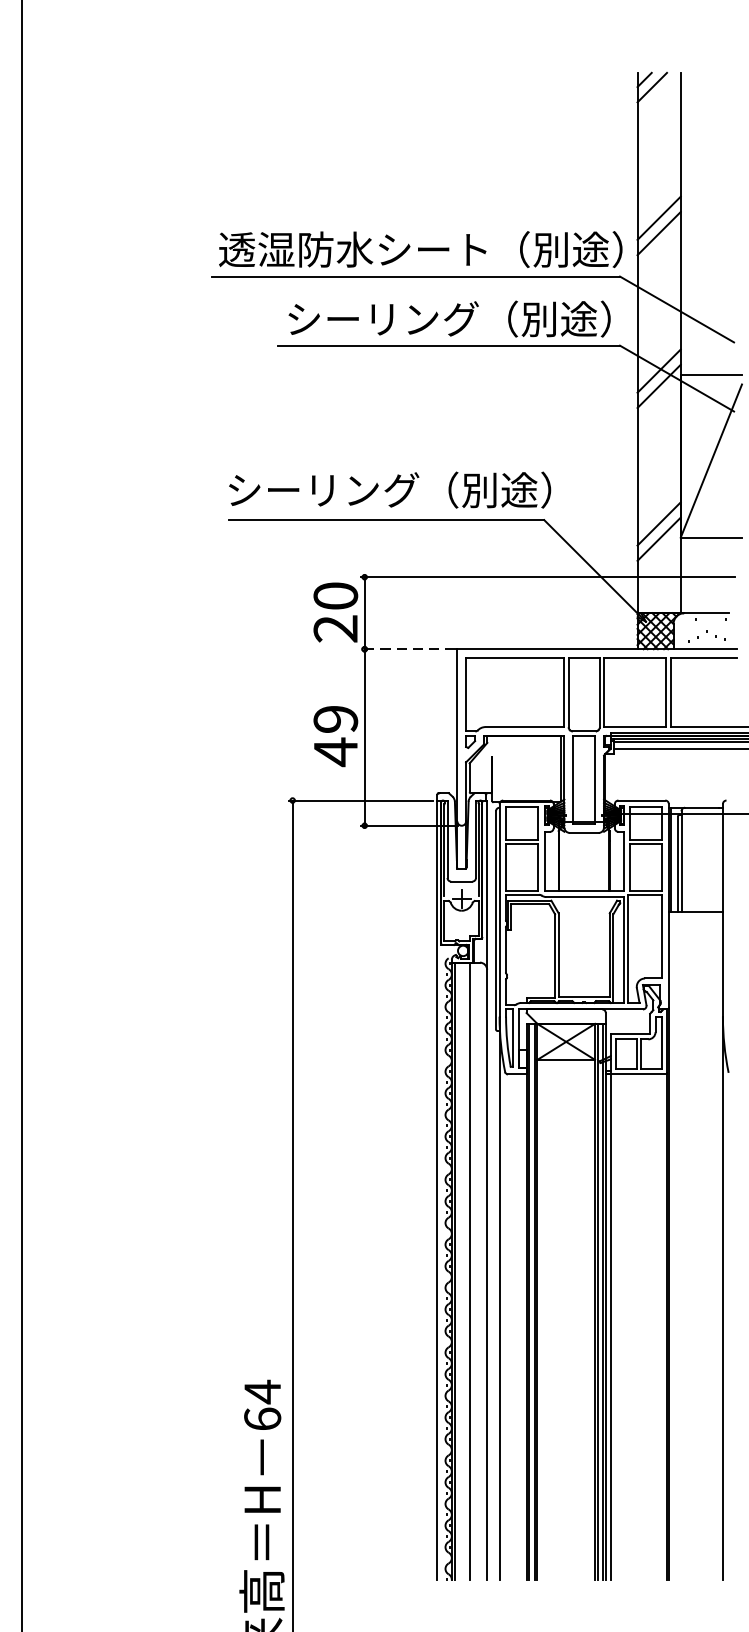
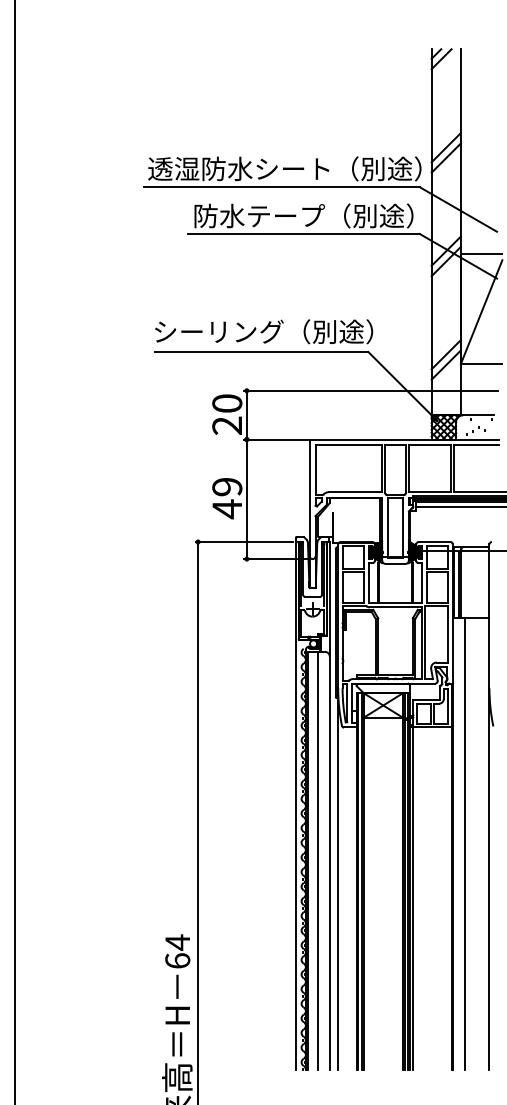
text: (383, 318) -> (259, 215), シーリング（別途） -> 防水テープ（別途）
line: (406, 649) -> (275, 439), dashed -> solid
line: (687, 1245) -> (465, 843), added

